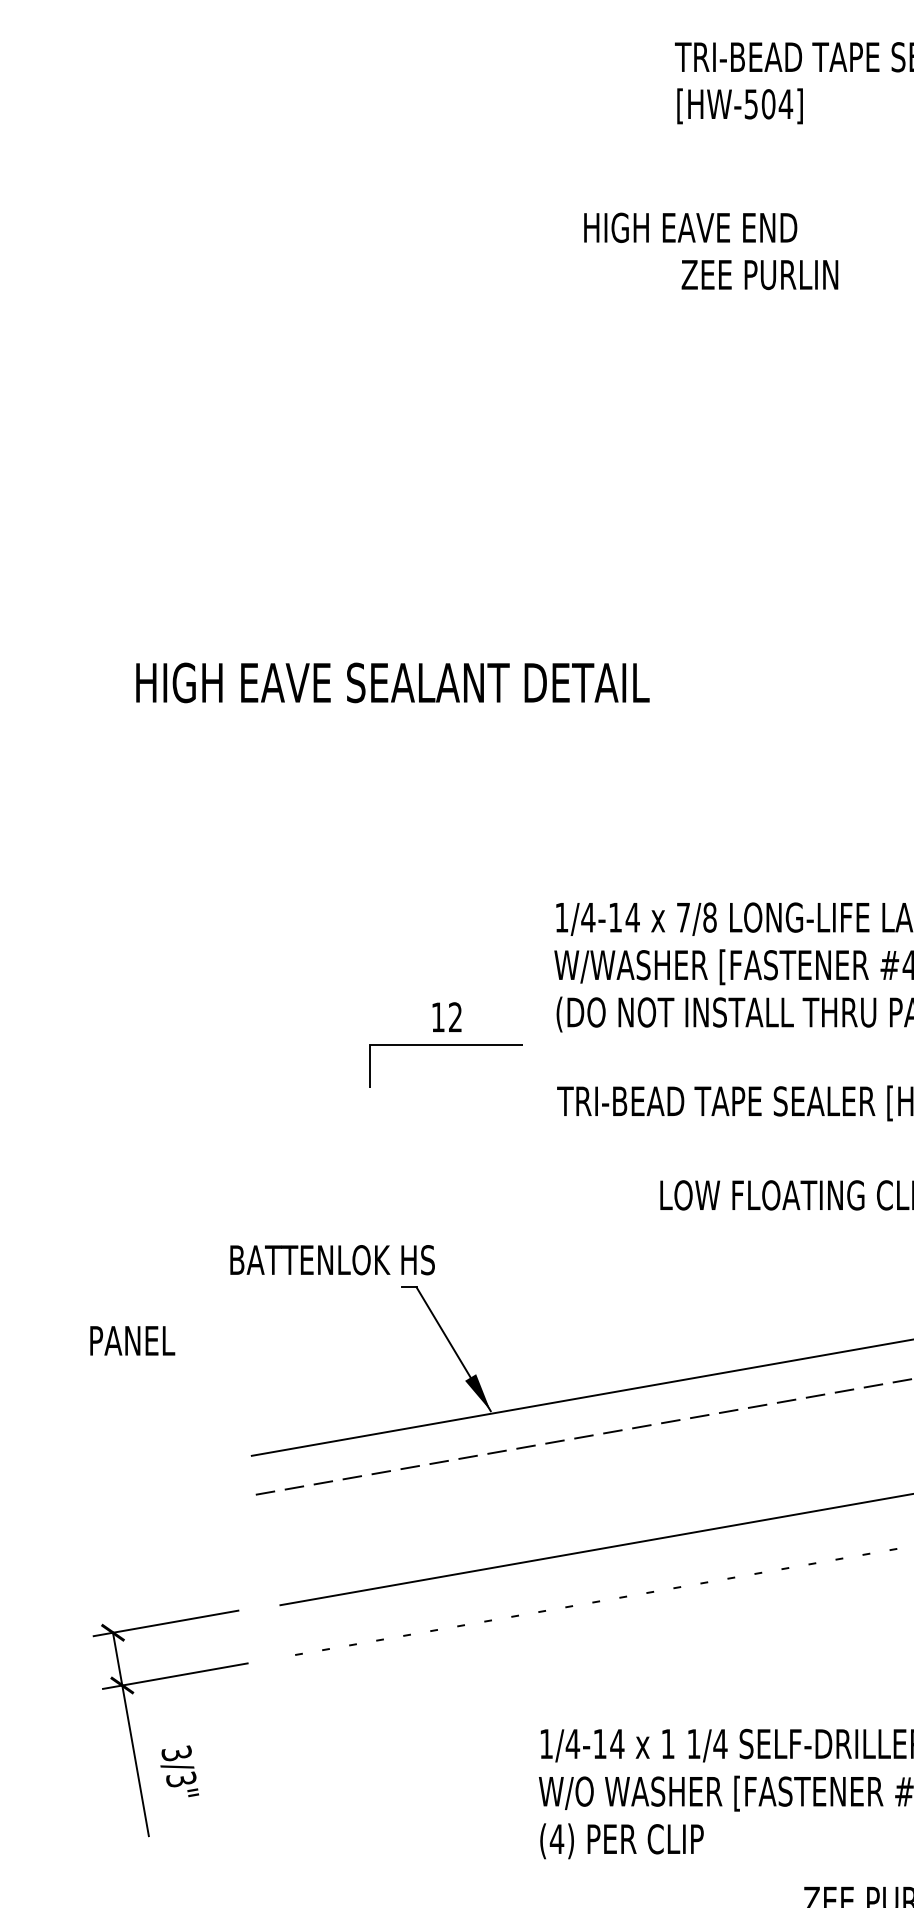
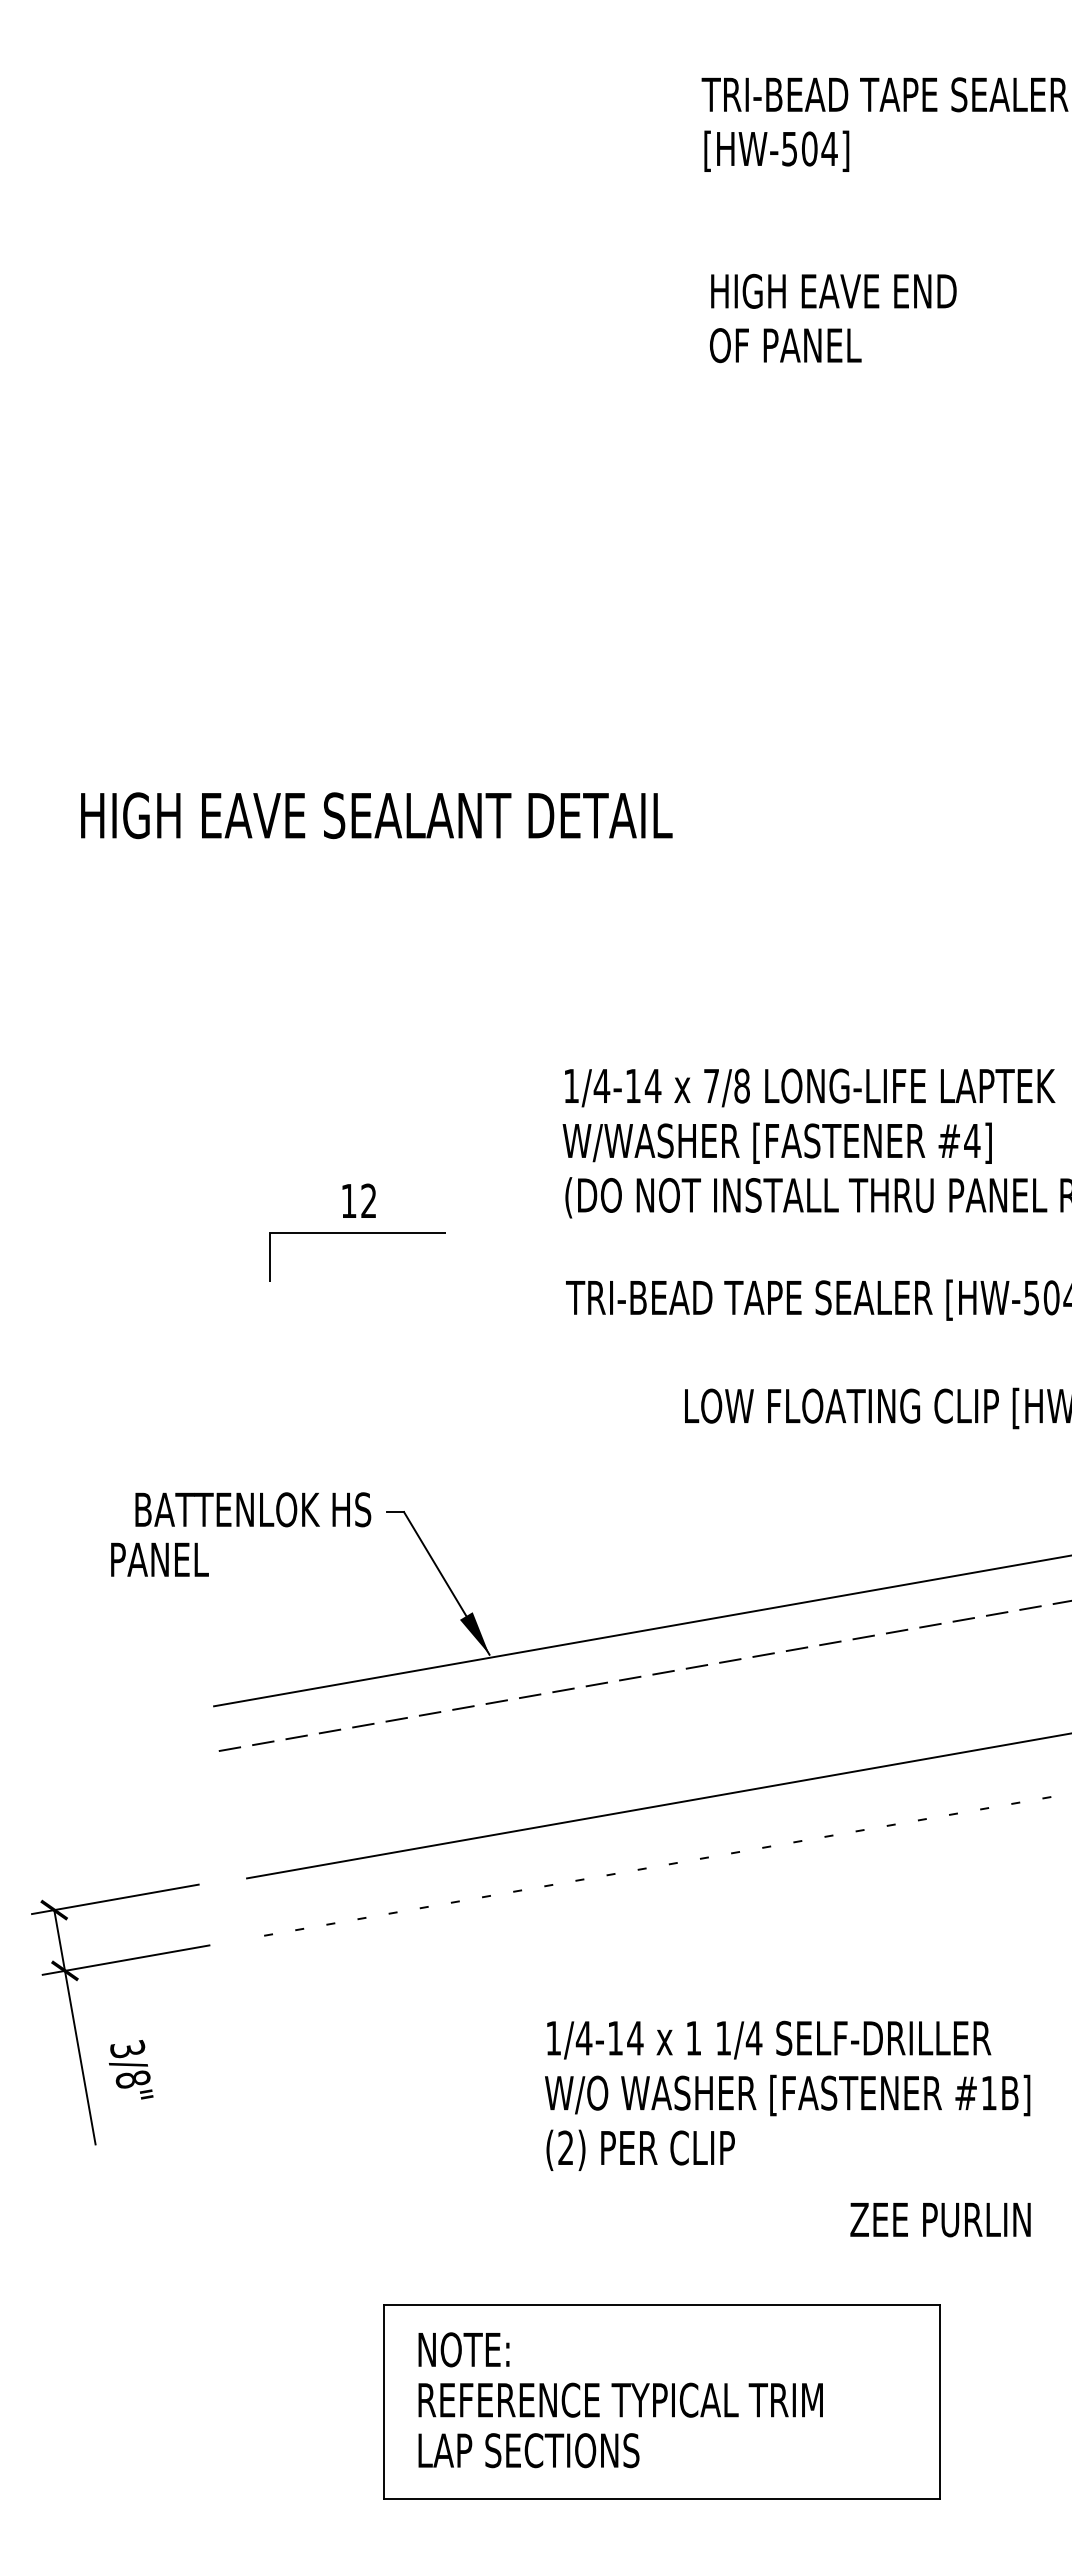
text: (690, 227) -> (833, 290), moved
text: (759, 274) -> (799, 345), ZEE PURLIN -> OF PANEL
part: (445, 1044) -> (357, 1232), moved
text: (332, 1259) -> (253, 1509), moved
text: (132, 1340) -> (159, 1559), moved
text: (180, 1779) -> (132, 2079), 3/3" -> 3/8"
text: (556, 1838) -> (565, 2147), (4) -> (2)

